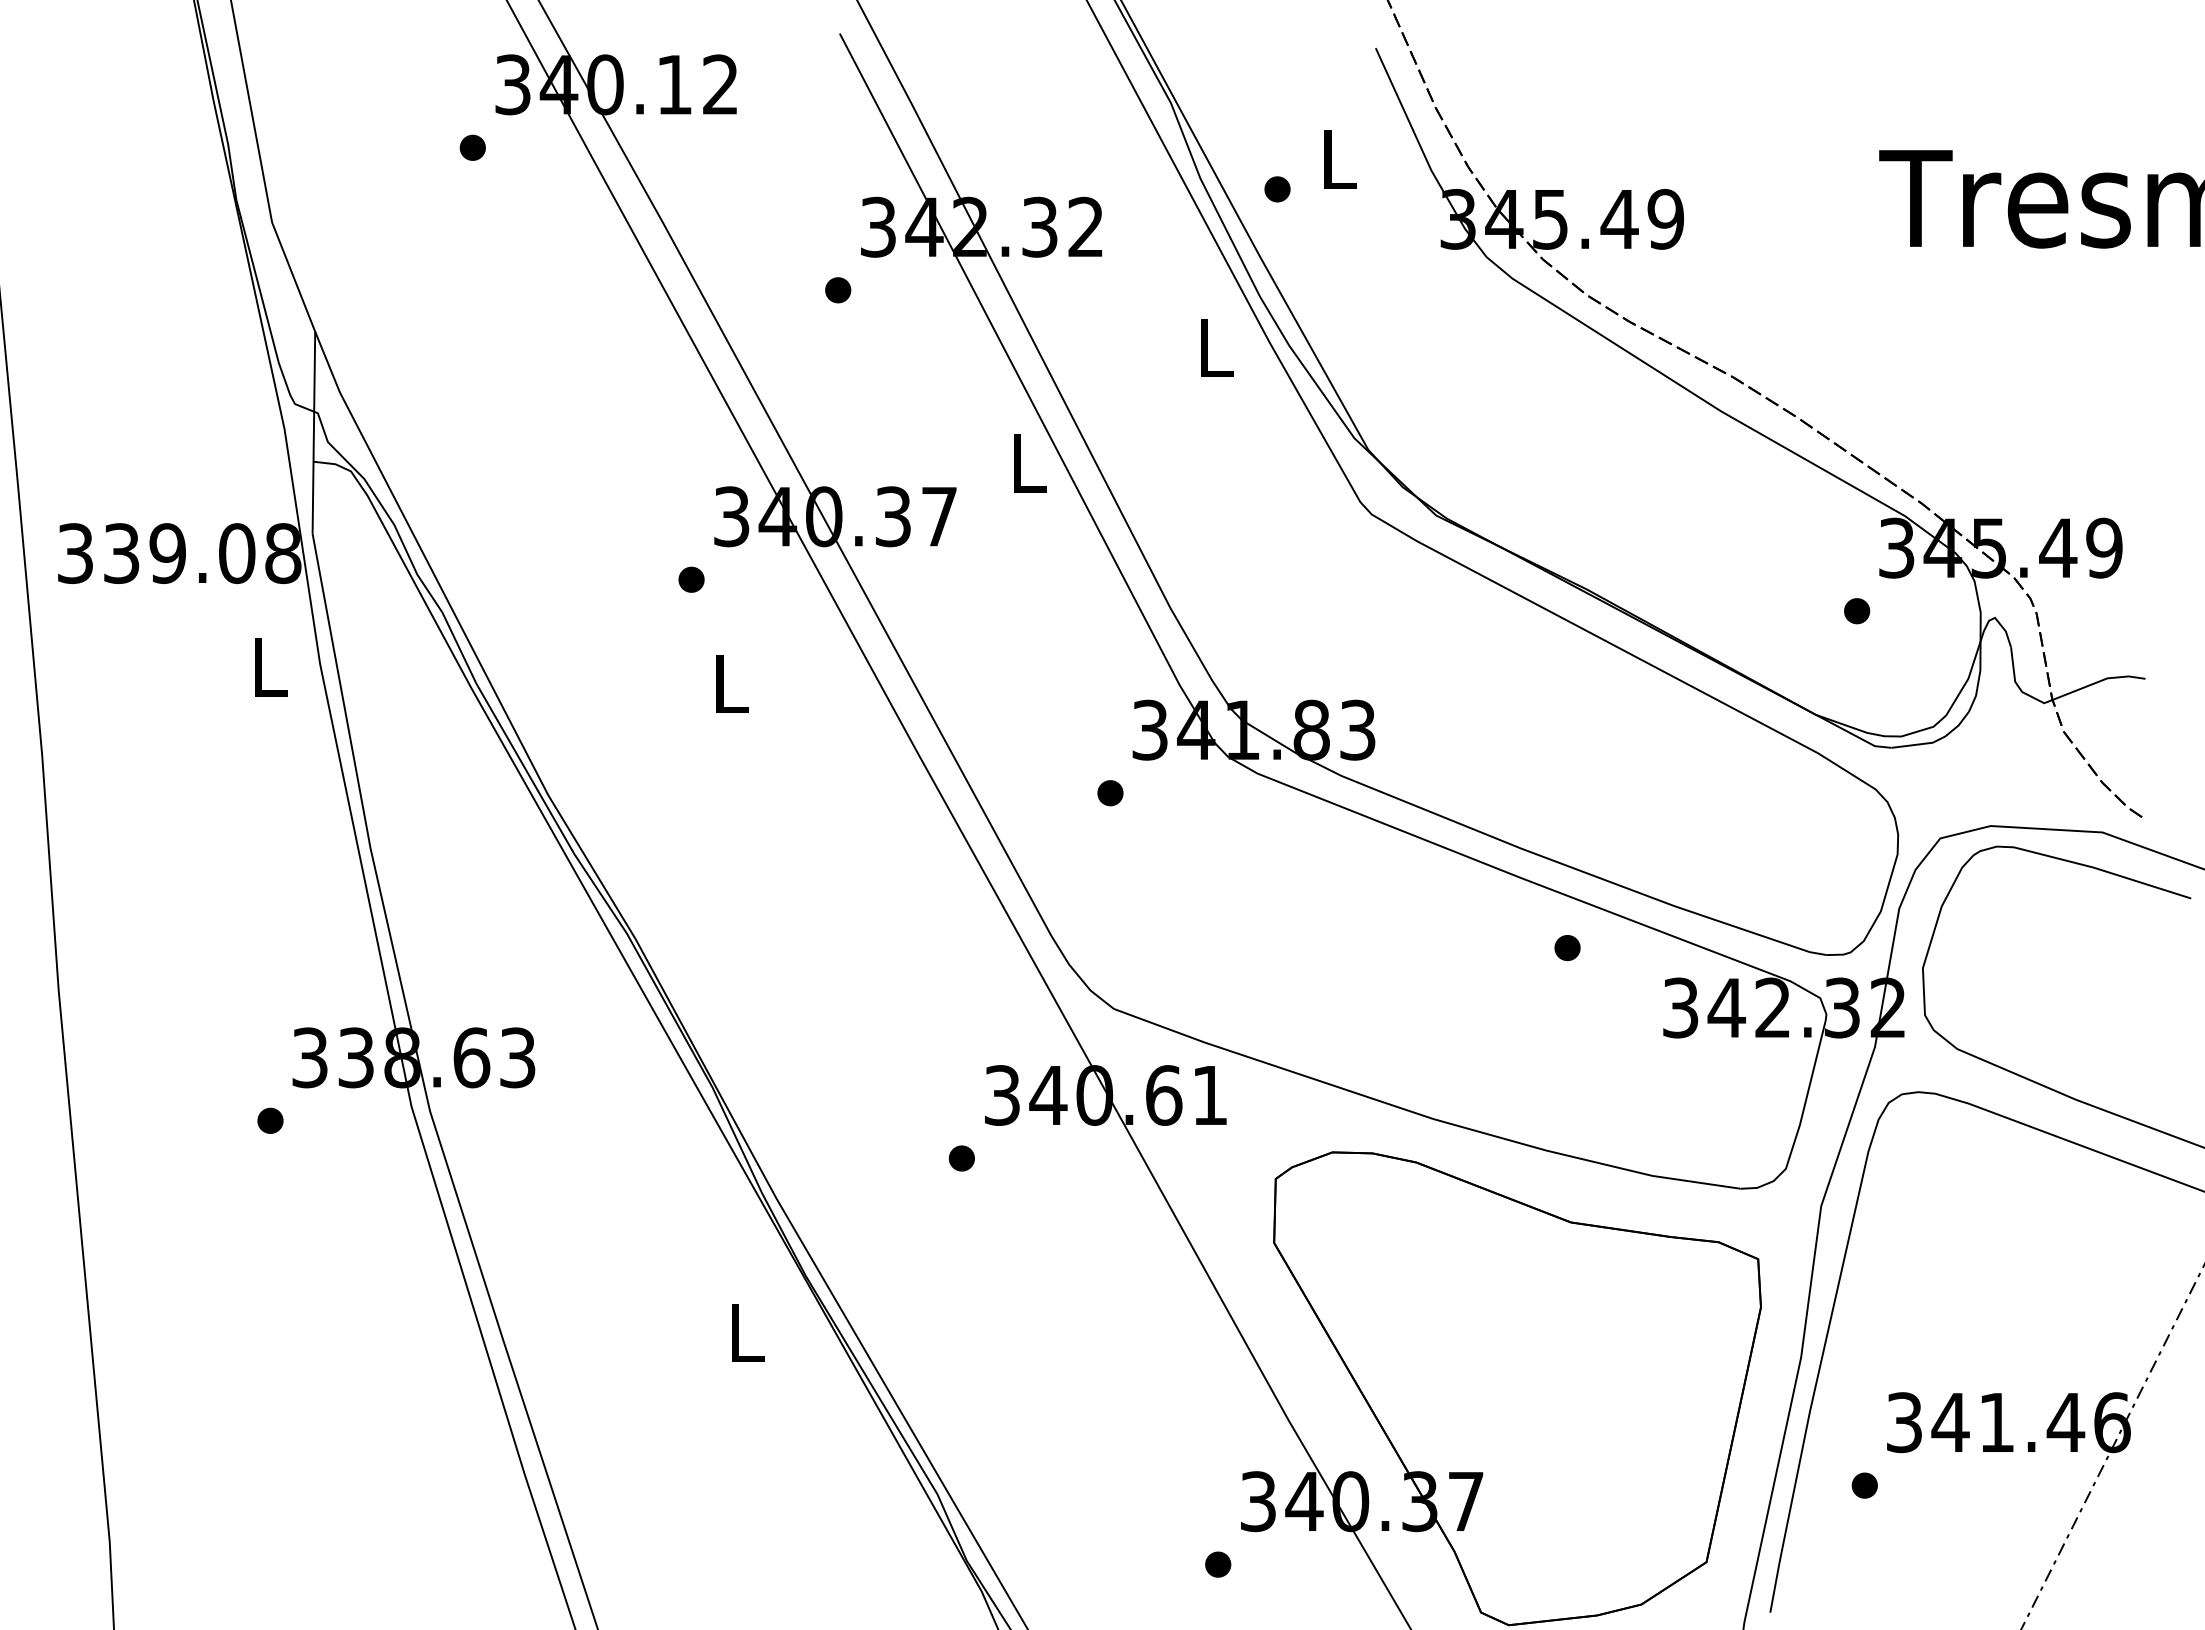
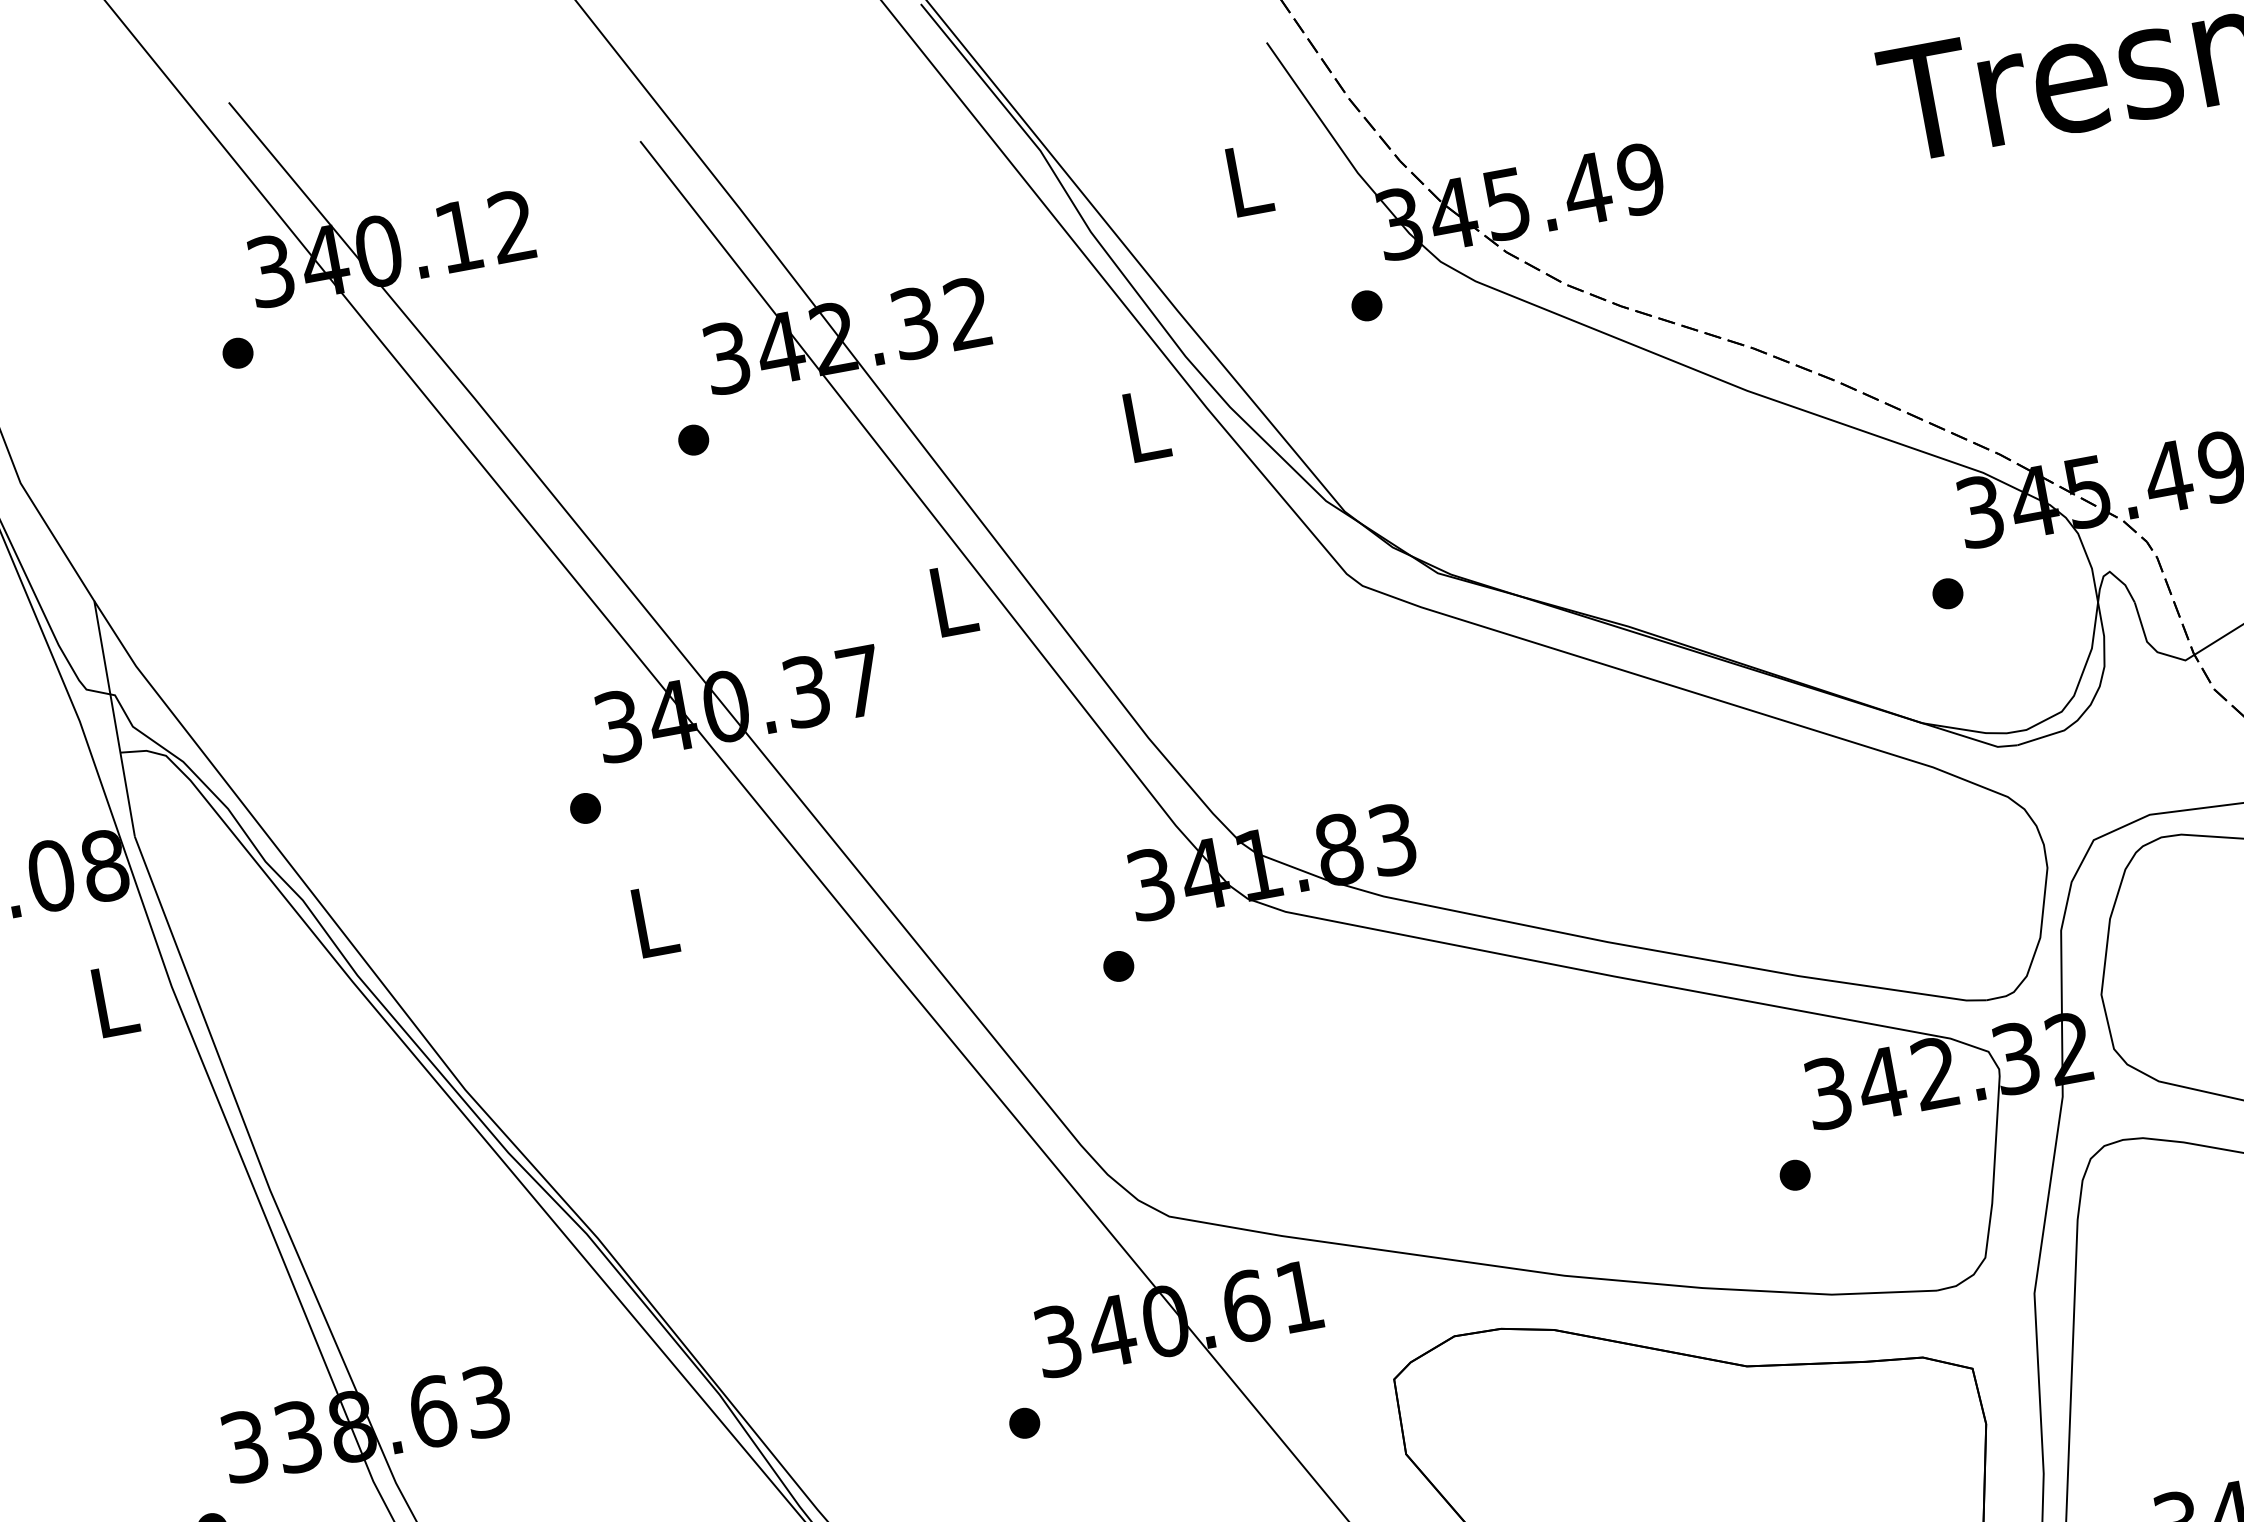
part: (1277, 189) -> (1366, 305), moved
part: (1567, 947) -> (1795, 1174), moved

